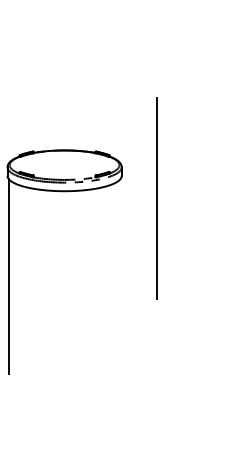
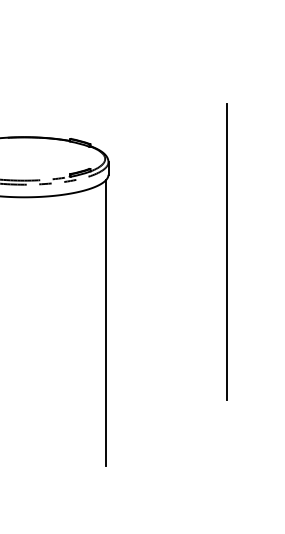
line: (156, 198) -> (225, 252), moved
line: (120, 276) -> (106, 322), added

